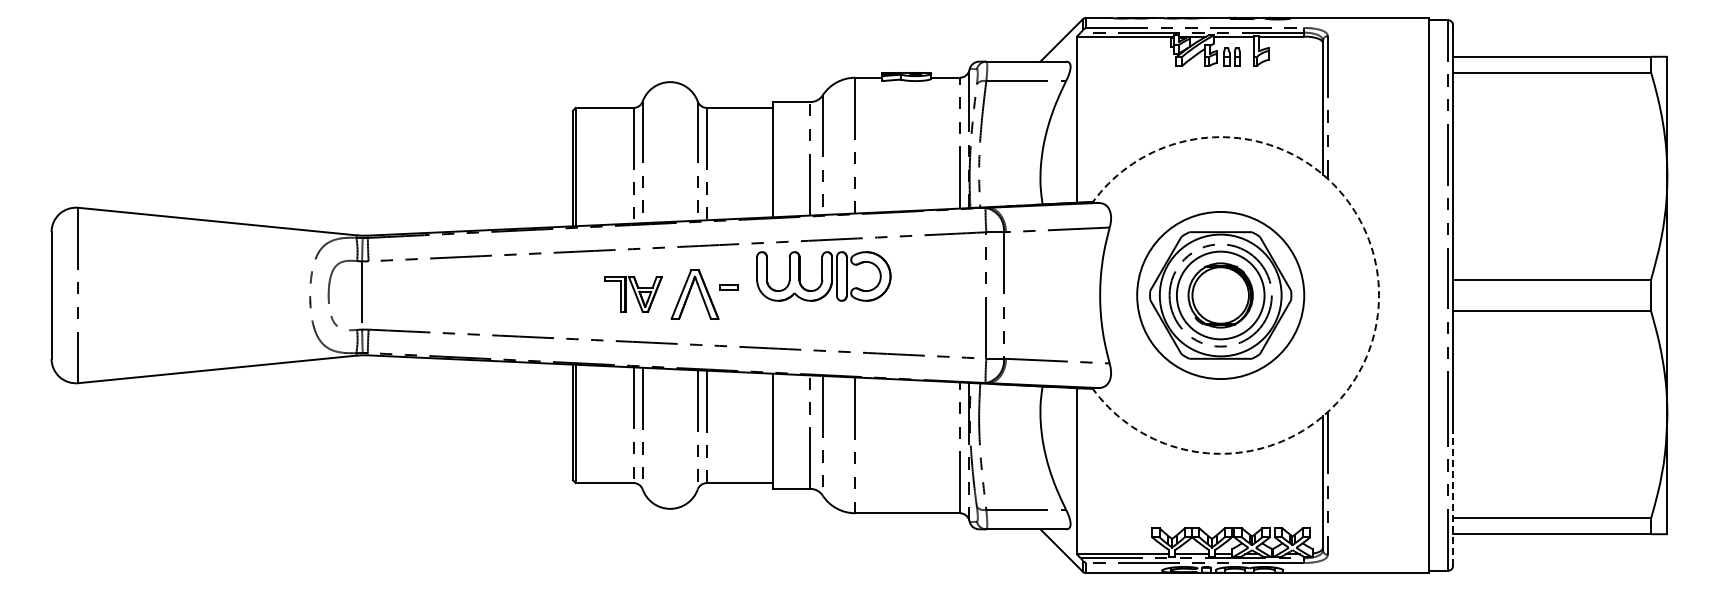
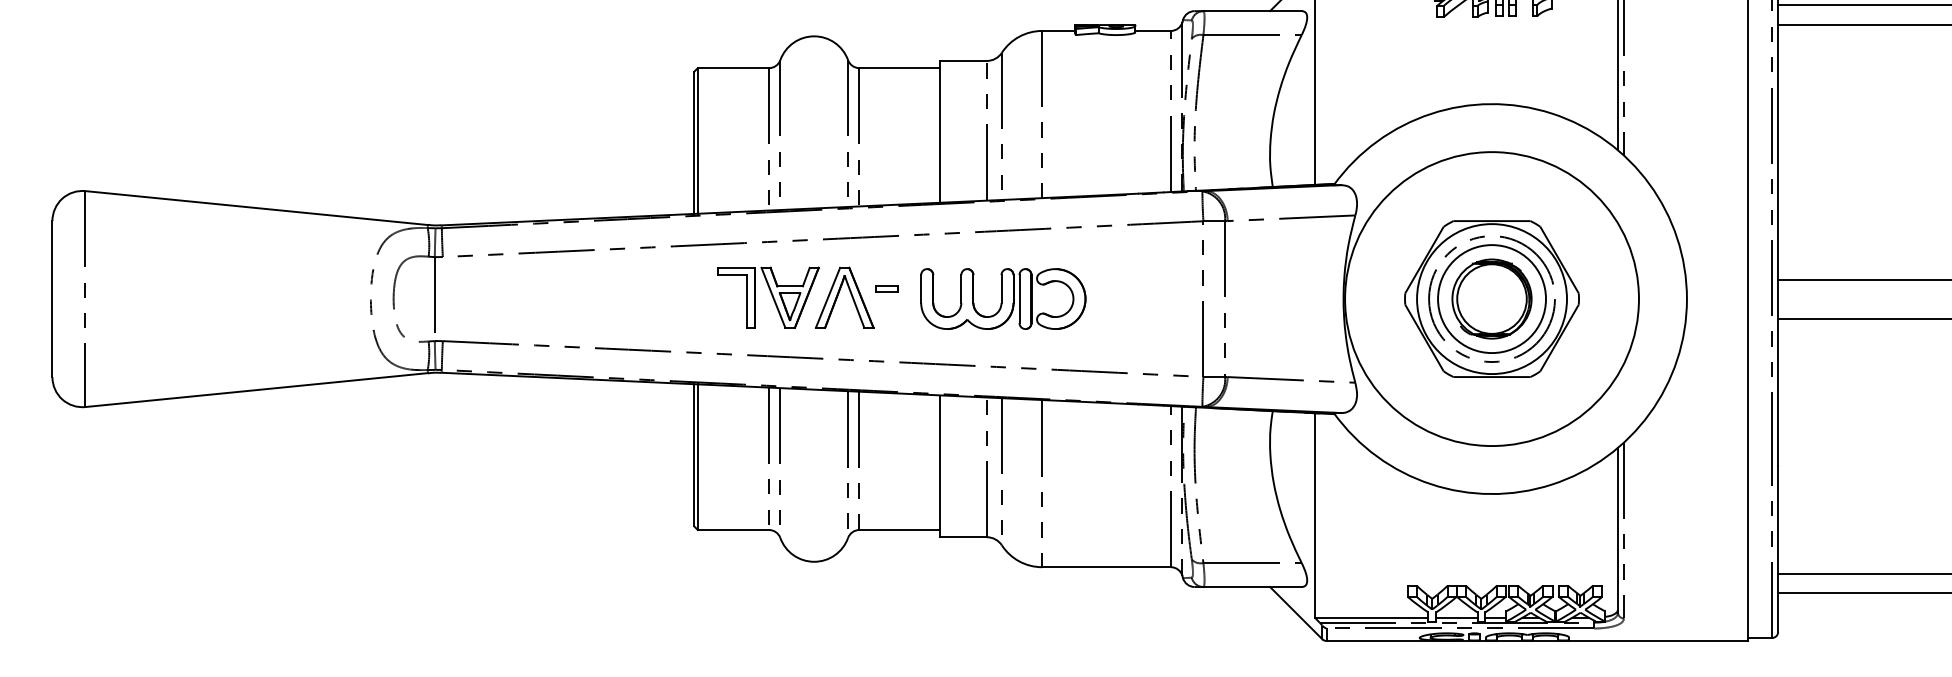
part: (823, 276) -> (1002, 299), moved
part: (632, 294) -> (767, 297), size x1.43
circle: (1220, 295) -> (1491, 299), size x1.43
arc: (1379, 295) -> (1687, 299), dashed -> solid
line: (1453, 498) -> (1778, 549), dashed -> solid

